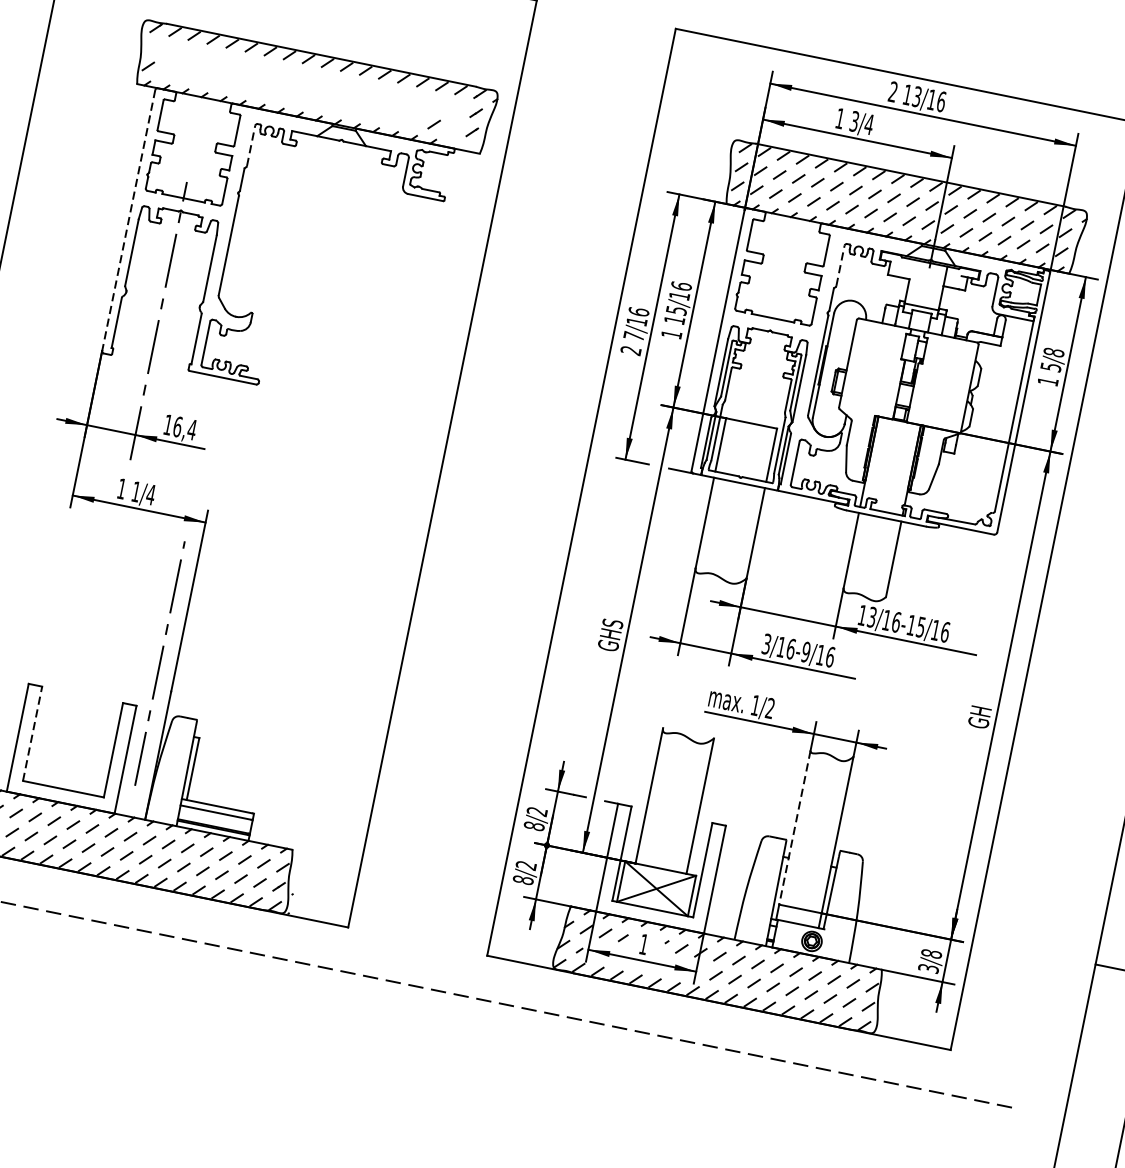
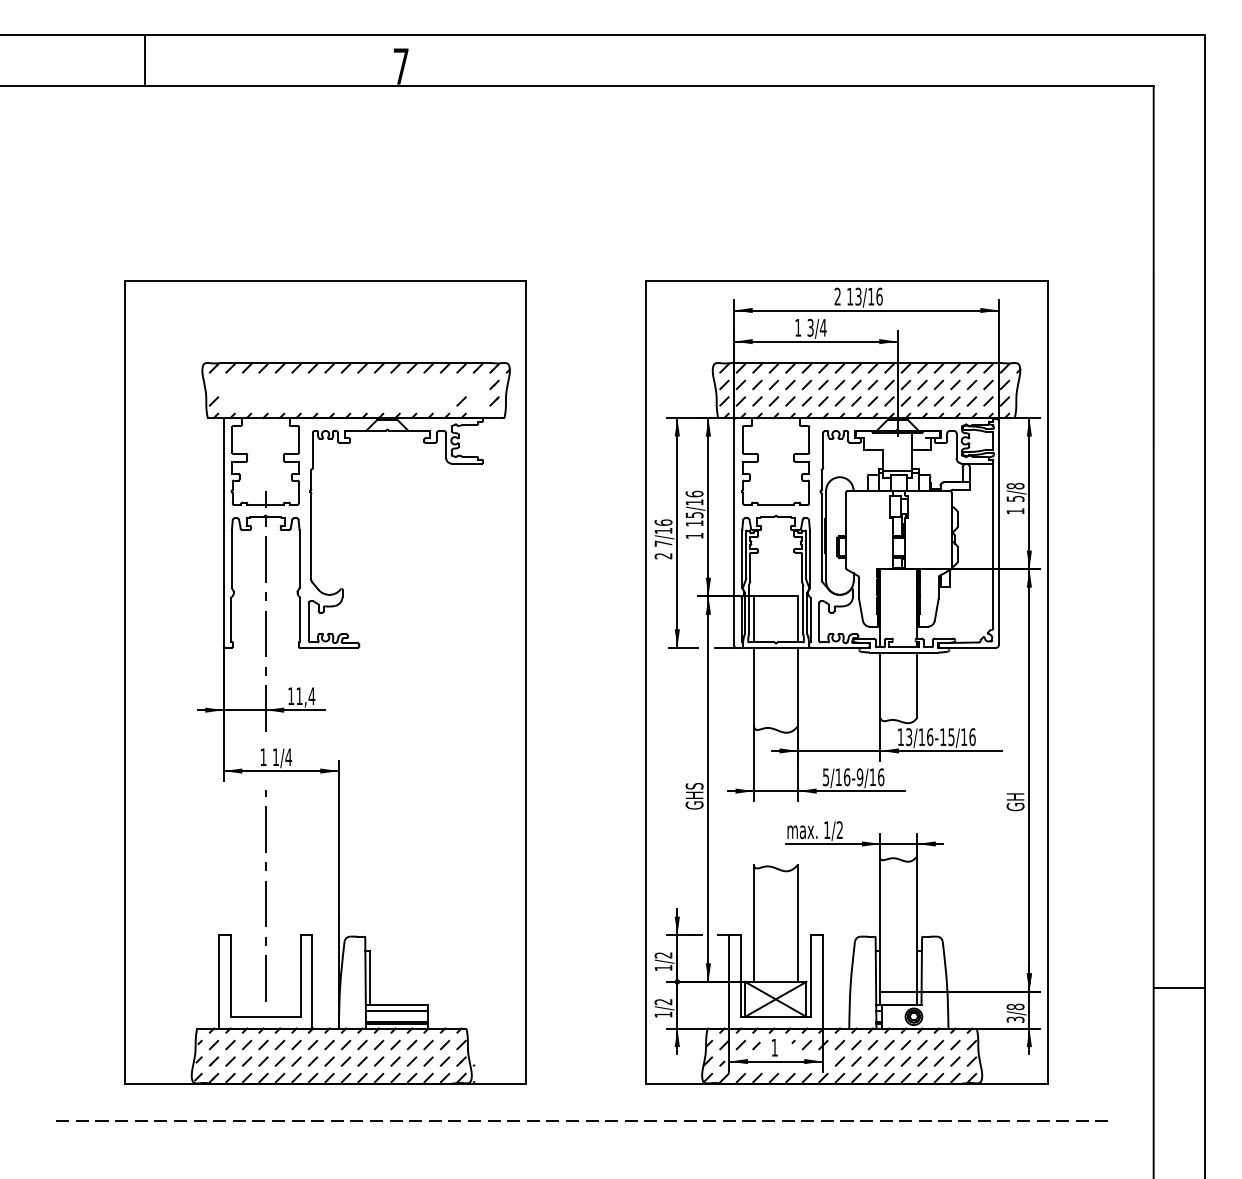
line: (250, 145) -> (312, 449), dashed -> solid
line: (128, 221) -> (223, 533), dashed -> solid
line: (840, 265) -> (823, 449), dashed -> solid
text: (177, 427) -> (299, 696), 16,4 -> 11,4
text: (767, 643) -> (826, 776), 3/16-9/16 -> 5/16-9/16
line: (159, 662) -> (265, 895), moved
line: (32, 734) -> (230, 976), dashed -> solid
text: (534, 825) -> (663, 967), 8/2 -> 1/2
line: (794, 828) -> (880, 925), dashed -> solid
text: (523, 879) -> (663, 1014), 8/2 -> 1/2

